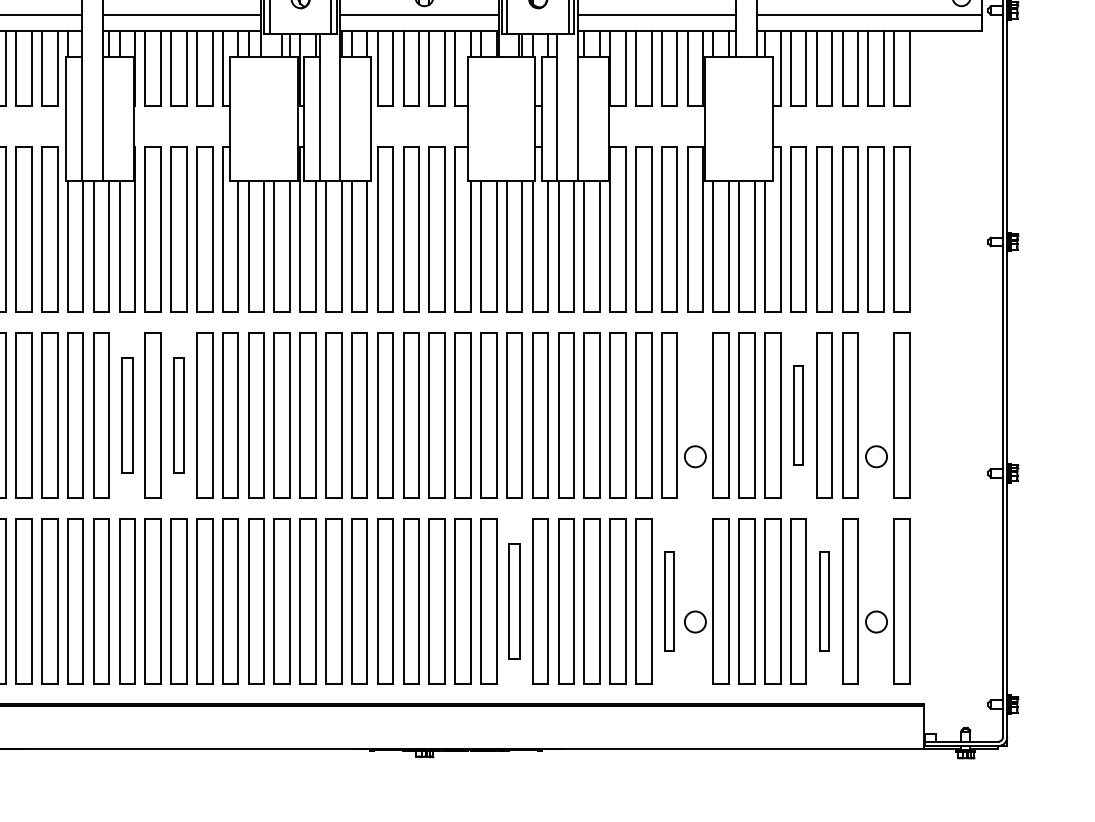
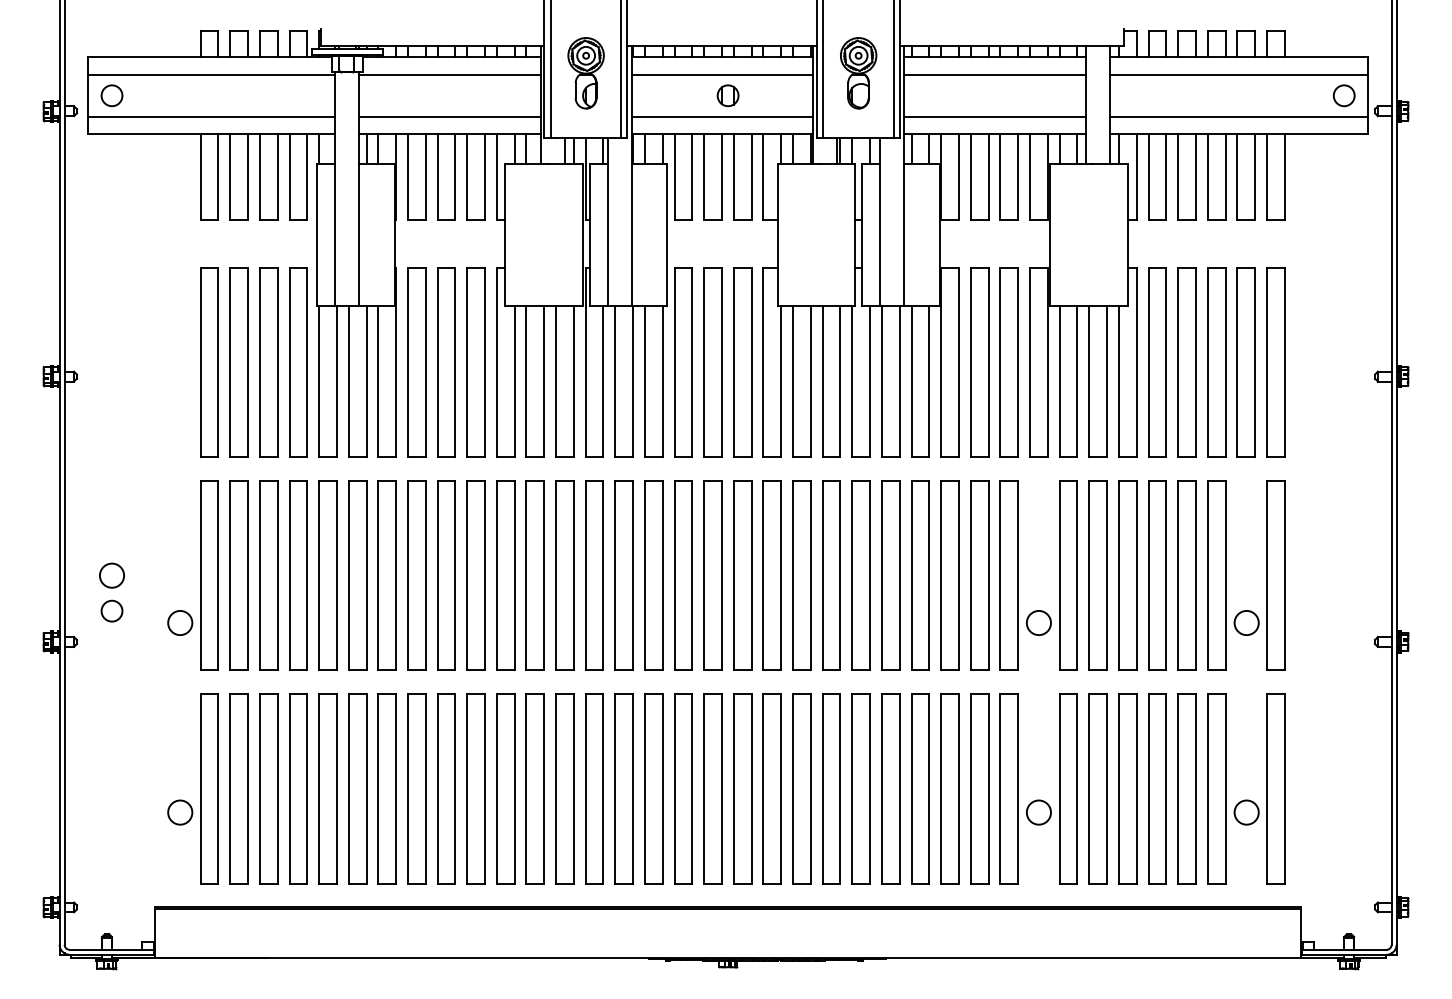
part: (126, 415) -> (386, 575), size x1.43
part: (178, 415) -> (446, 575), size x1.43
part: (798, 415) -> (1157, 575), size x1.67
part: (514, 601) -> (831, 788), size x1.43
part: (668, 601) -> (1008, 788), size x1.67
part: (824, 601) -> (1186, 788), size x1.67

